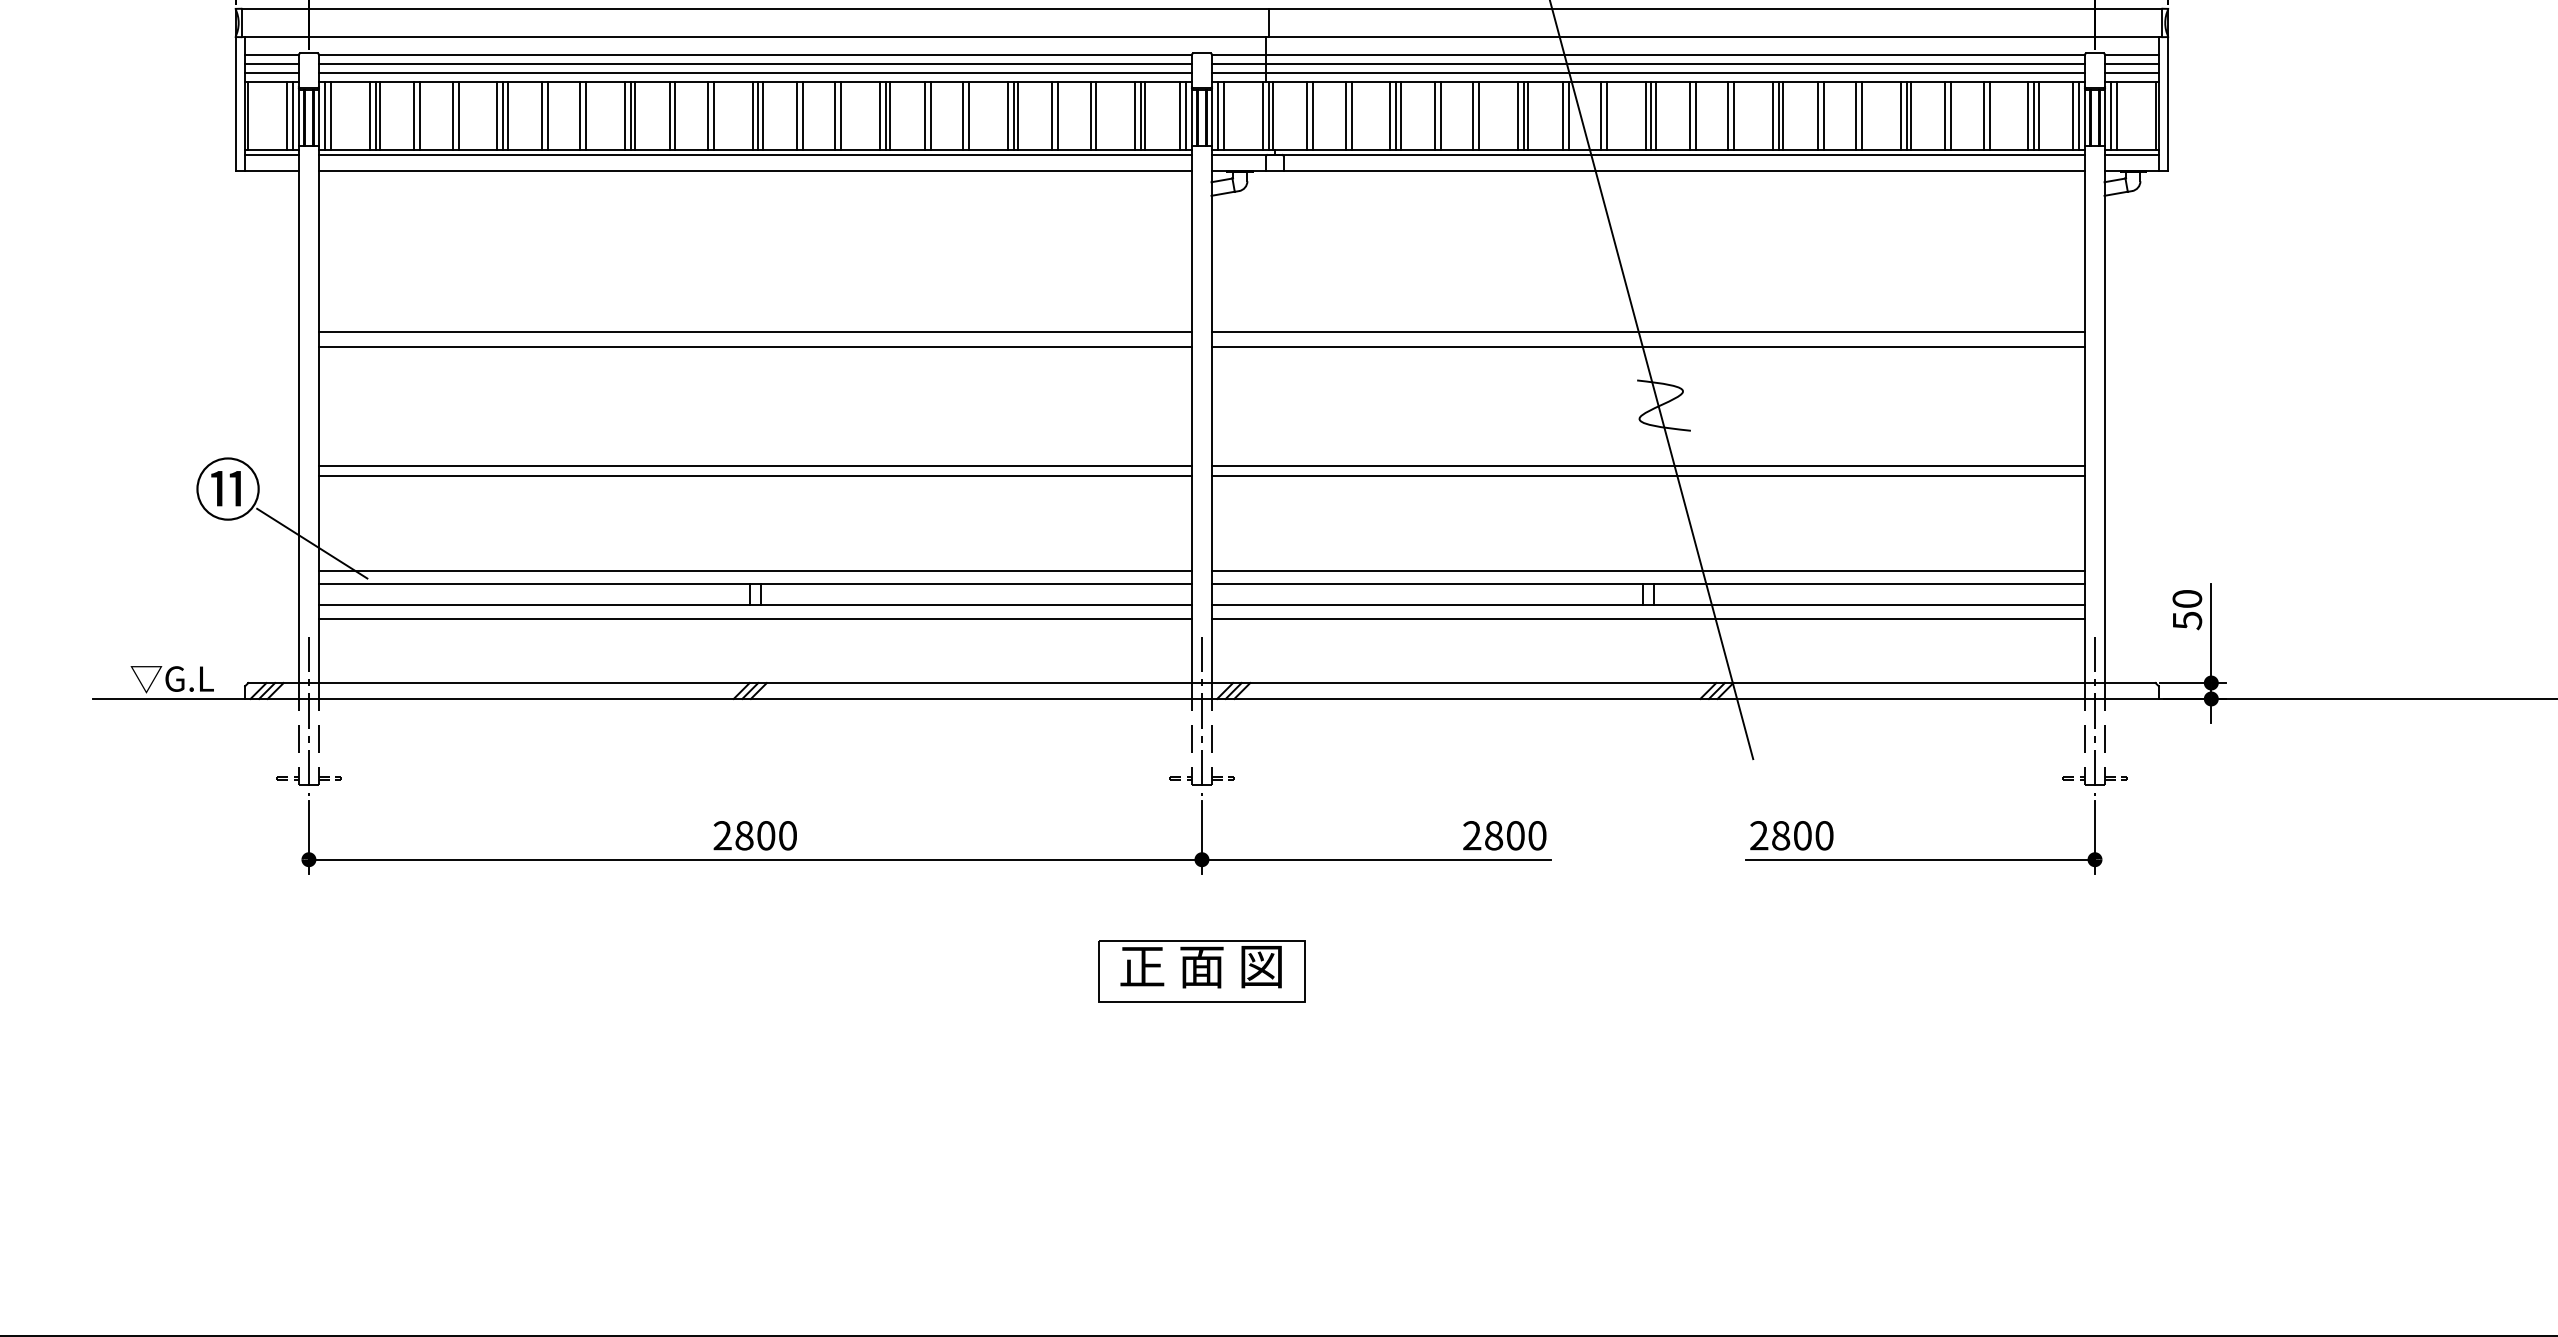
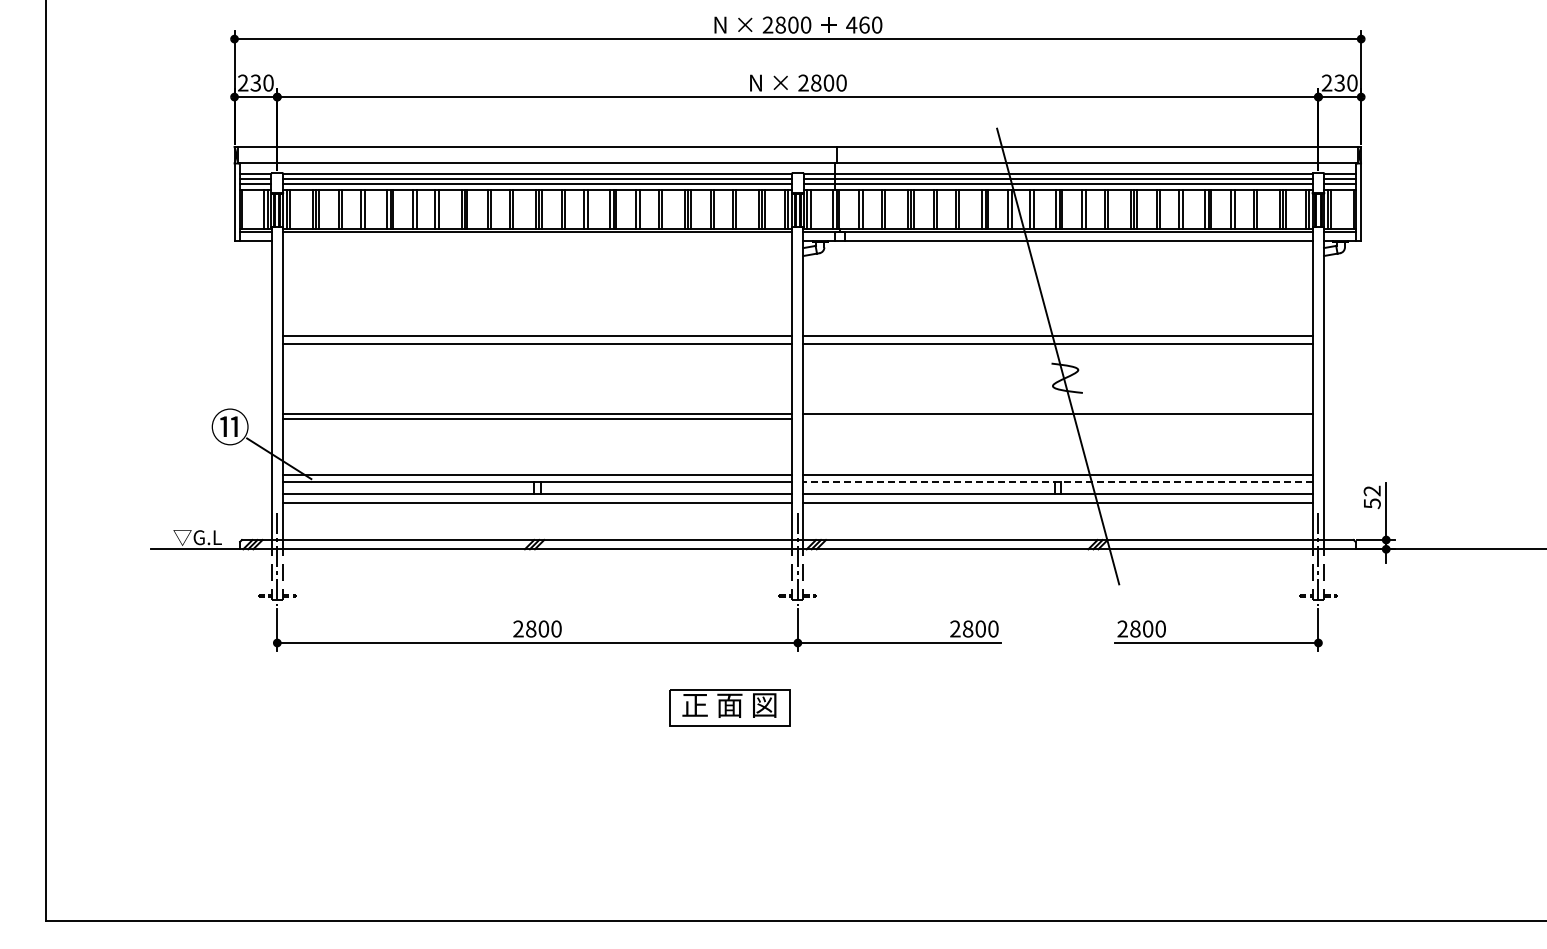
line: (755, 170) -> (537, 241), removed
line: (1647, 476) -> (1057, 419), removed
line: (1649, 584) -> (1058, 482), solid -> dashed
text: (2186, 598) -> (1371, 490), 50 -> 52
part: (1201, 970) -> (729, 707), moved

